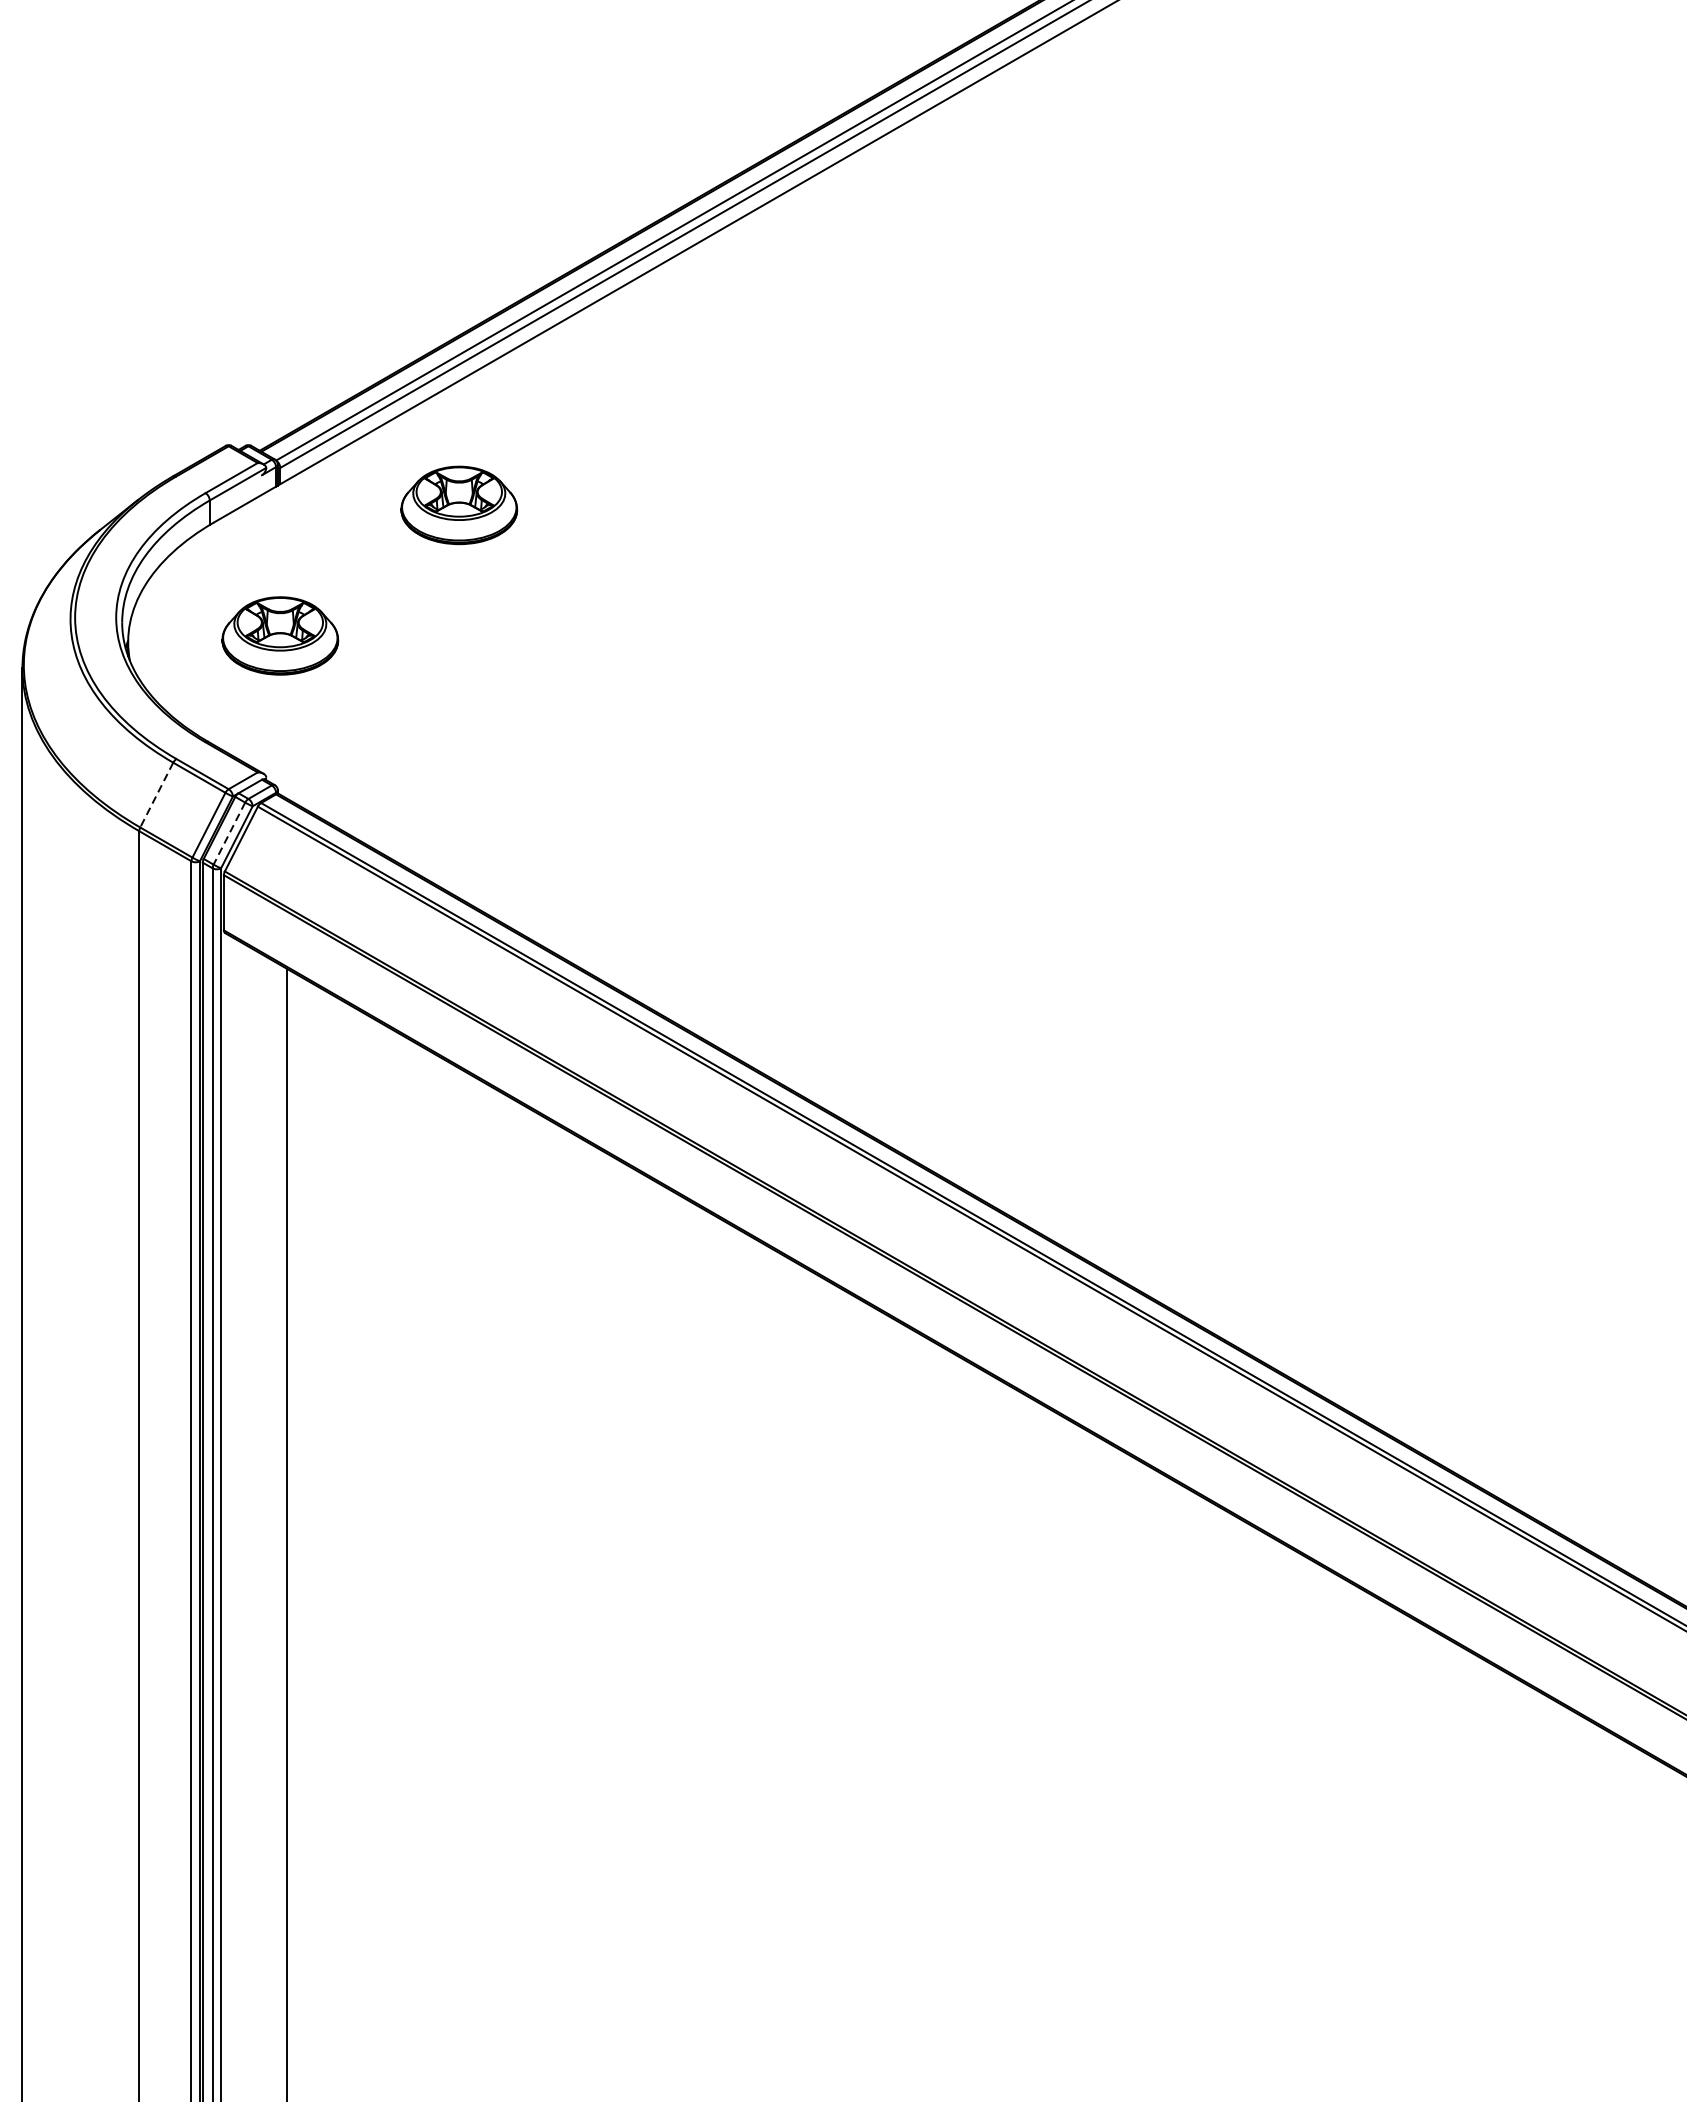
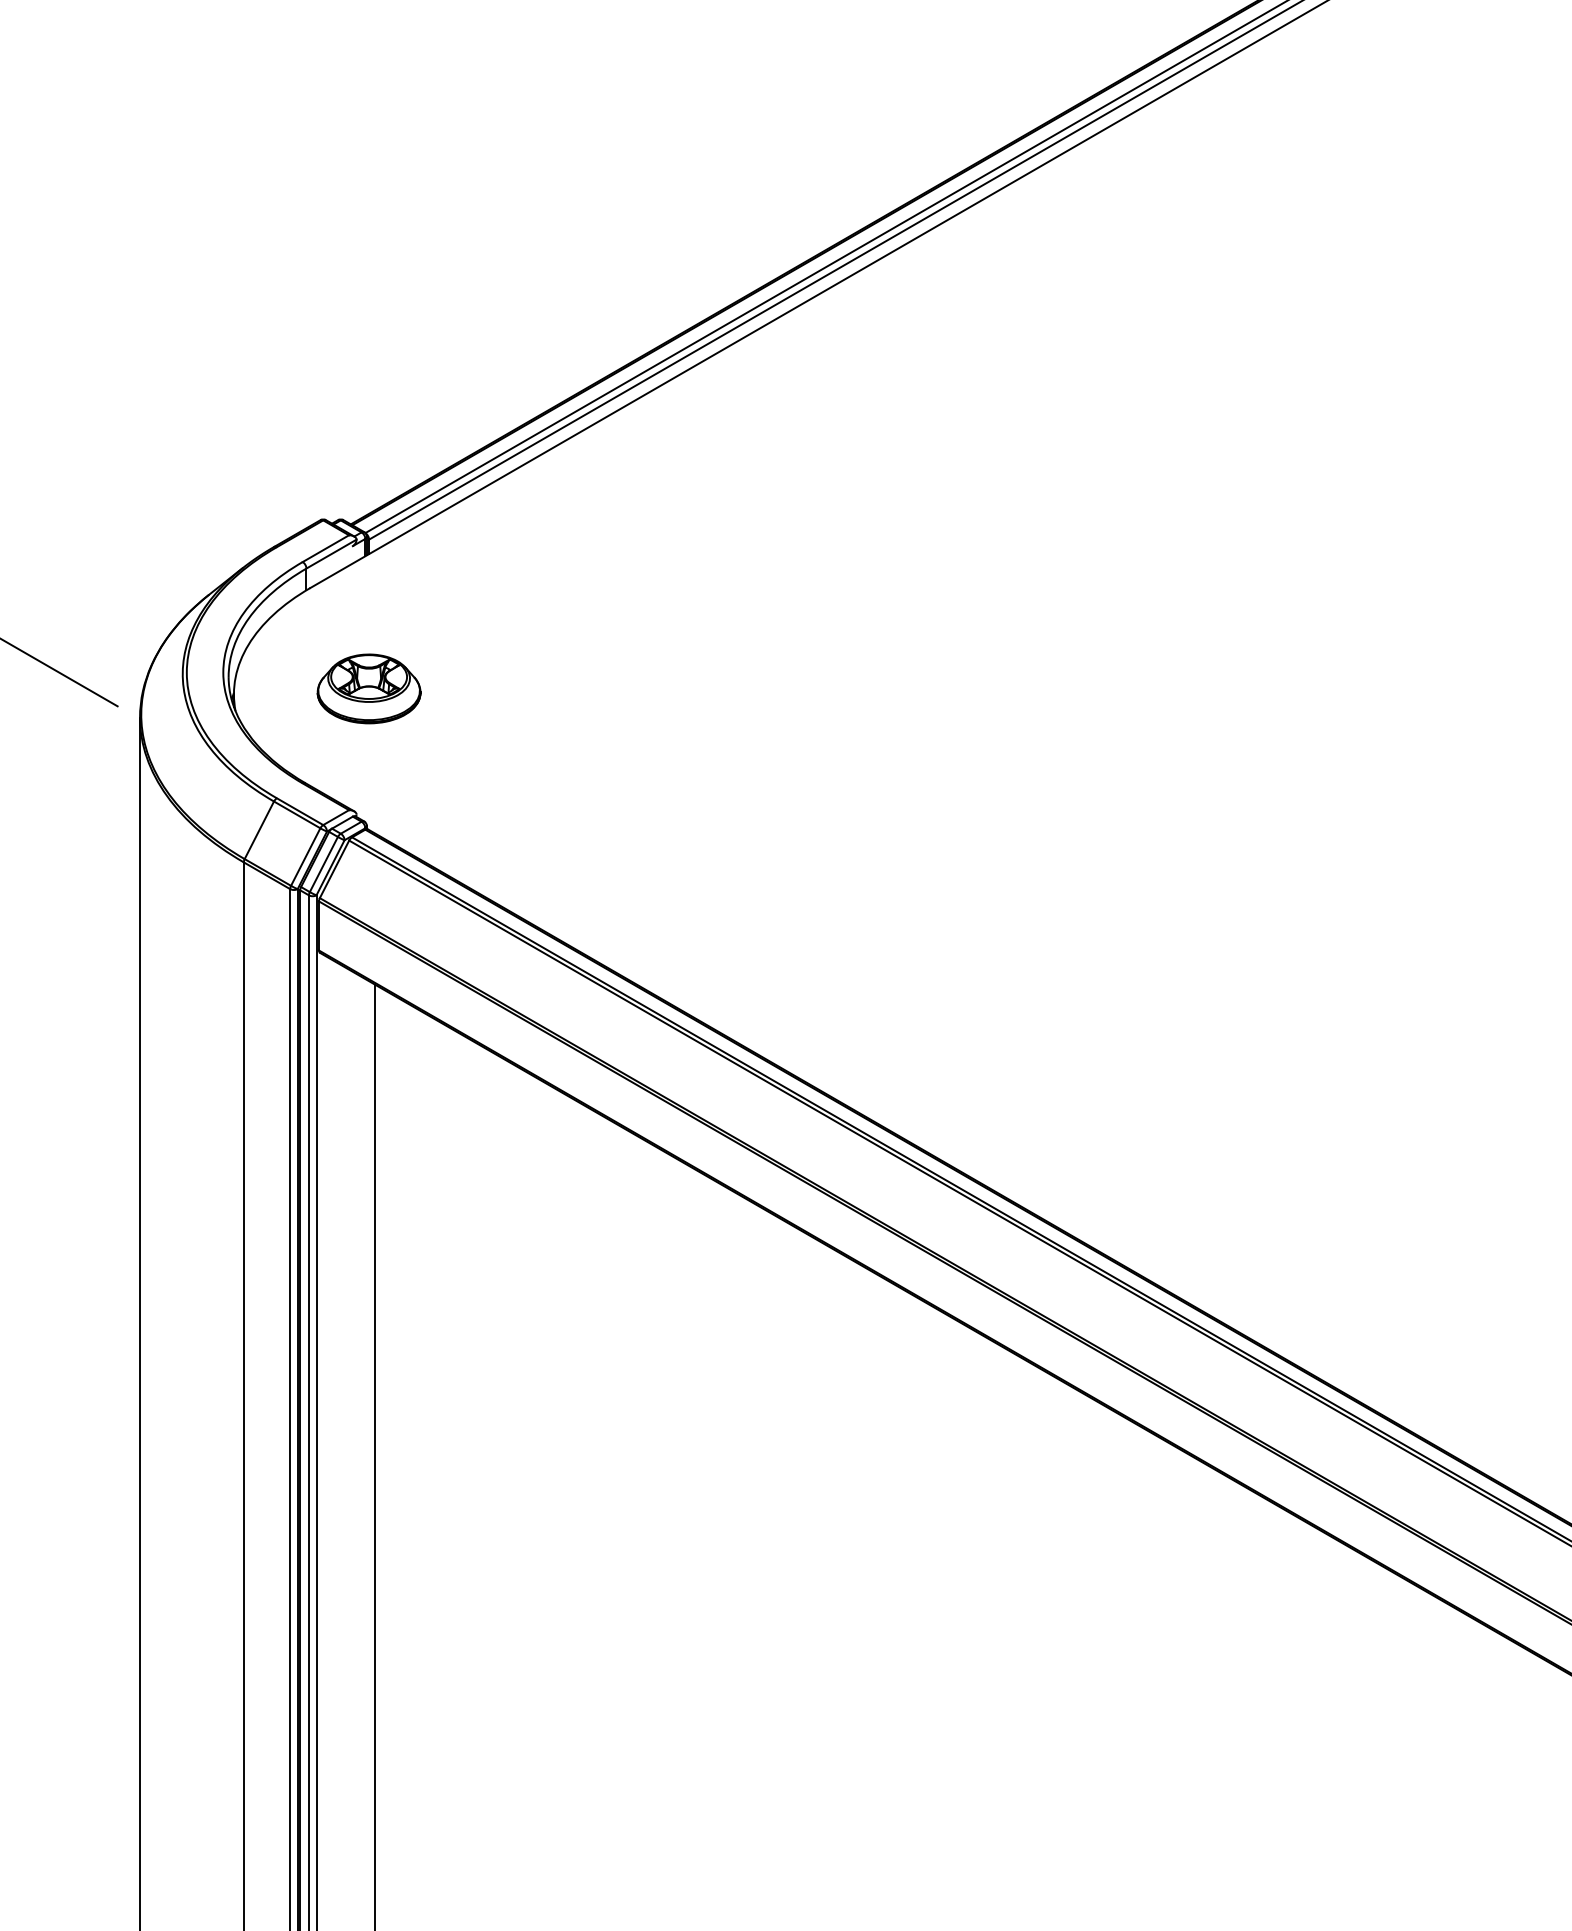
part: (458, 504) -> (527, 572), removed
line: (156, 795) -> (259, 830), dashed -> solid
line: (228, 833) -> (323, 864), dashed -> solid

